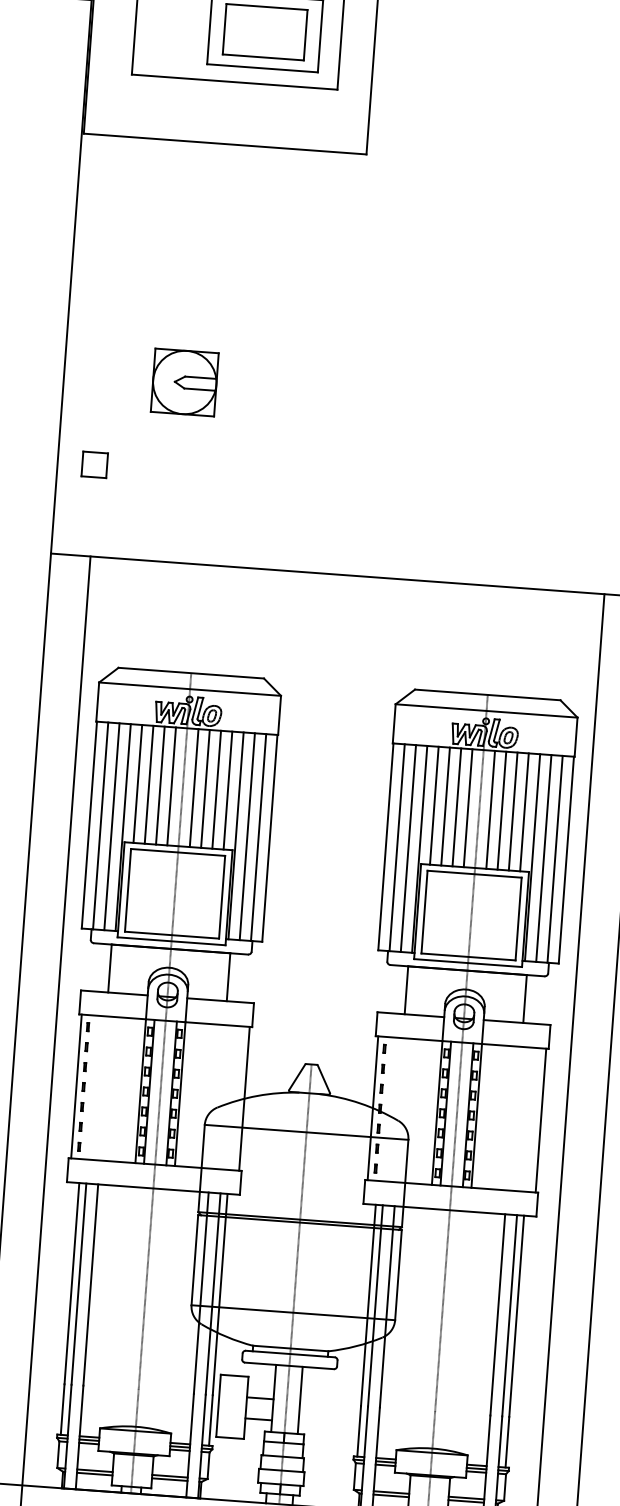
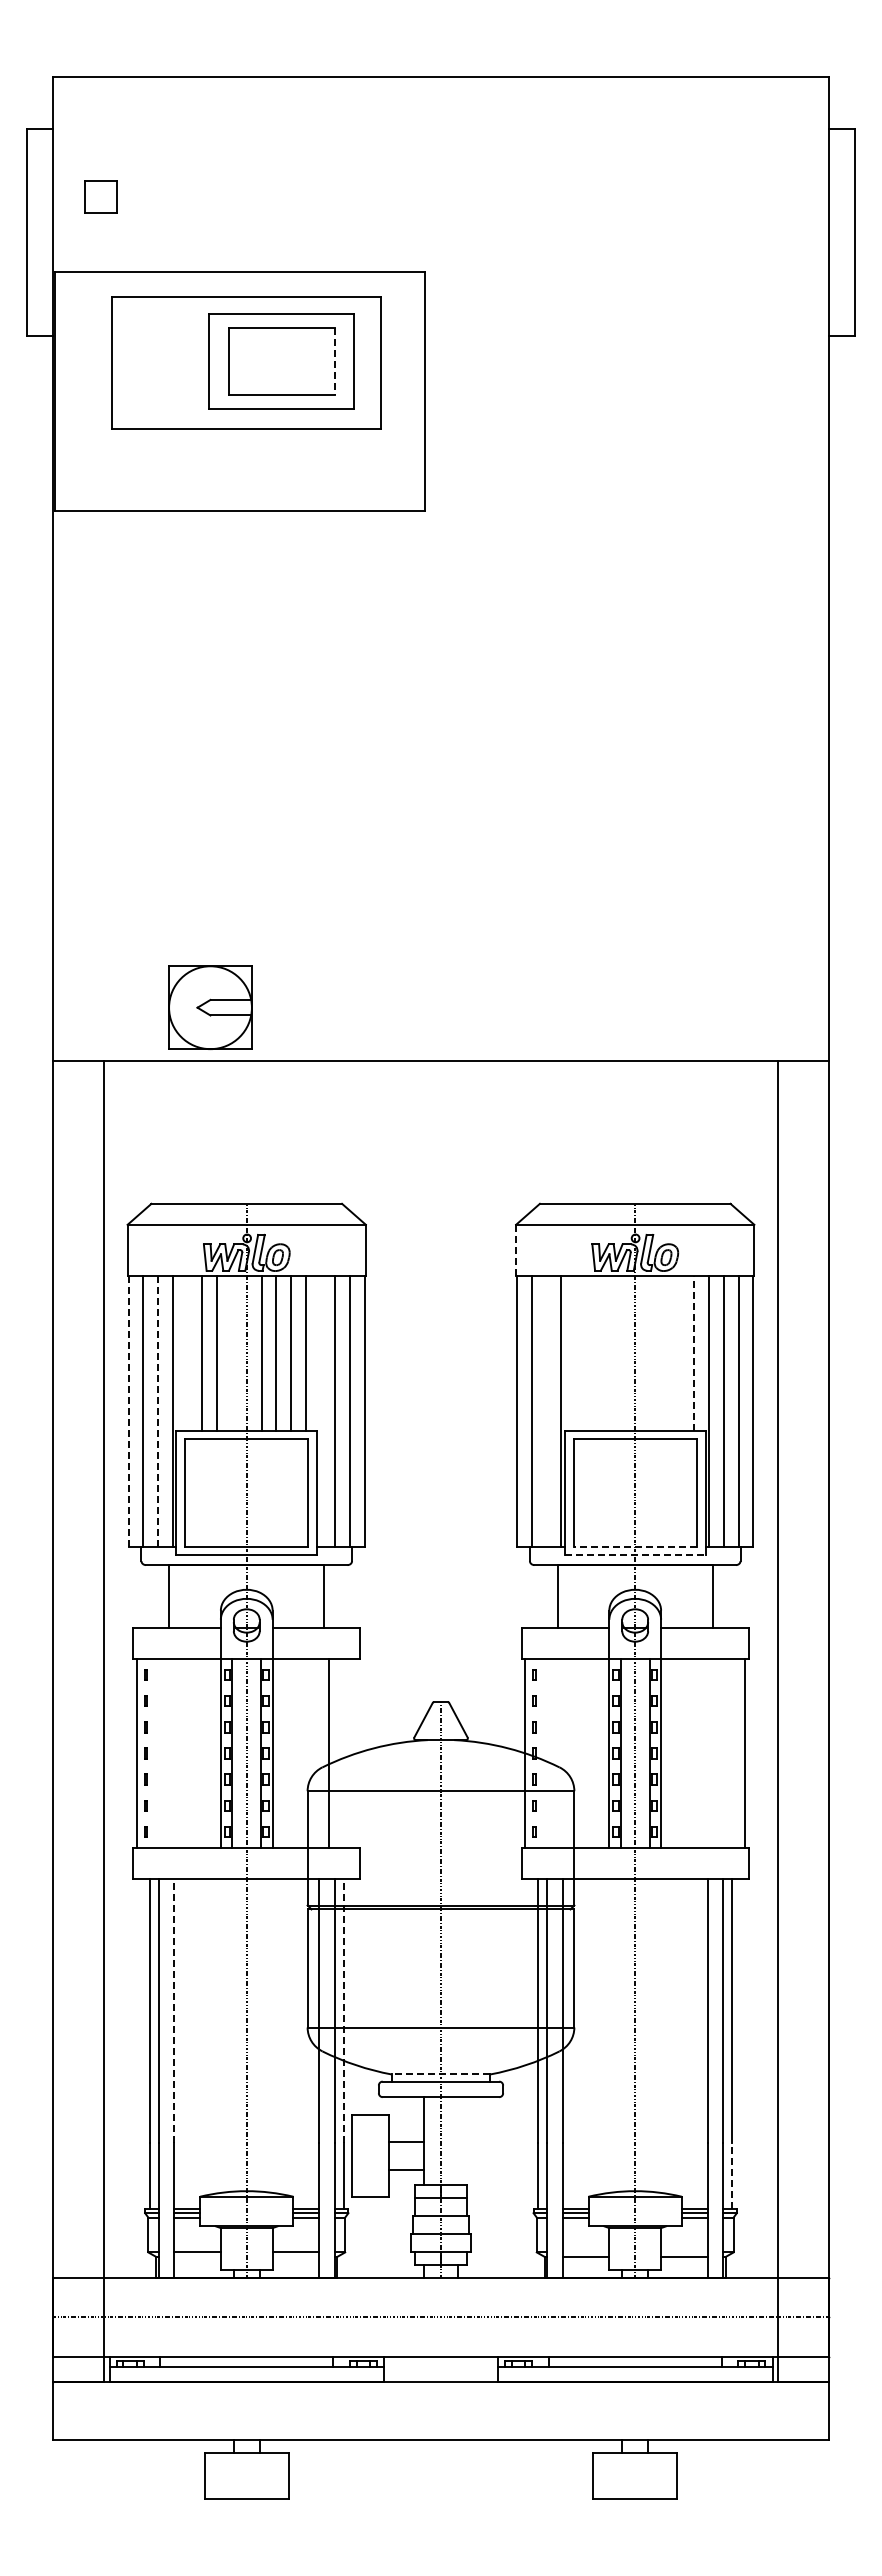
line: (305, 35) -> (334, 362), solid -> dashed
part: (184, 382) -> (210, 1007), moved
part: (94, 464) -> (100, 941), removed
line: (394, 723) -> (516, 1250), solid -> dashed
line: (137, 784) -> (187, 1353), removed
line: (172, 786) -> (232, 1353), removed
line: (434, 805) -> (576, 1353), removed
line: (445, 806) -> (590, 1353), removed
line: (456, 807) -> (605, 1353), removed
line: (468, 808) -> (620, 1353), removed
line: (490, 809) -> (649, 1353), removed
line: (501, 810) -> (664, 1353), removed
line: (513, 811) -> (679, 1353), removed
line: (524, 811) -> (694, 1352), solid -> dashed
line: (89, 825) -> (128, 1411), solid -> dashed
line: (112, 826) -> (158, 1411), solid -> dashed
line: (235, 835) -> (320, 1411), removed
line: (408, 848) -> (546, 1411), removed
line: (468, 957) -> (635, 1547), solid -> dashed
line: (468, 963) -> (635, 1555), solid -> dashed
line: (244, 1098) -> (328, 1753), moved
line: (90, 1284) -> (174, 2010), solid -> dashed
line: (219, 1294) -> (343, 2010), solid -> dashed
line: (290, 1348) -> (440, 2074), solid -> dashed
line: (300, 1400) -> (458, 2141), removed
line: (507, 1442) -> (732, 2175), solid -> dashed
line: (94, 1473) -> (197, 2256), removed
line: (169, 1479) -> (295, 2256), removed
line: (391, 1492) -> (585, 2252), removed
line: (466, 1498) -> (684, 2252), removed

